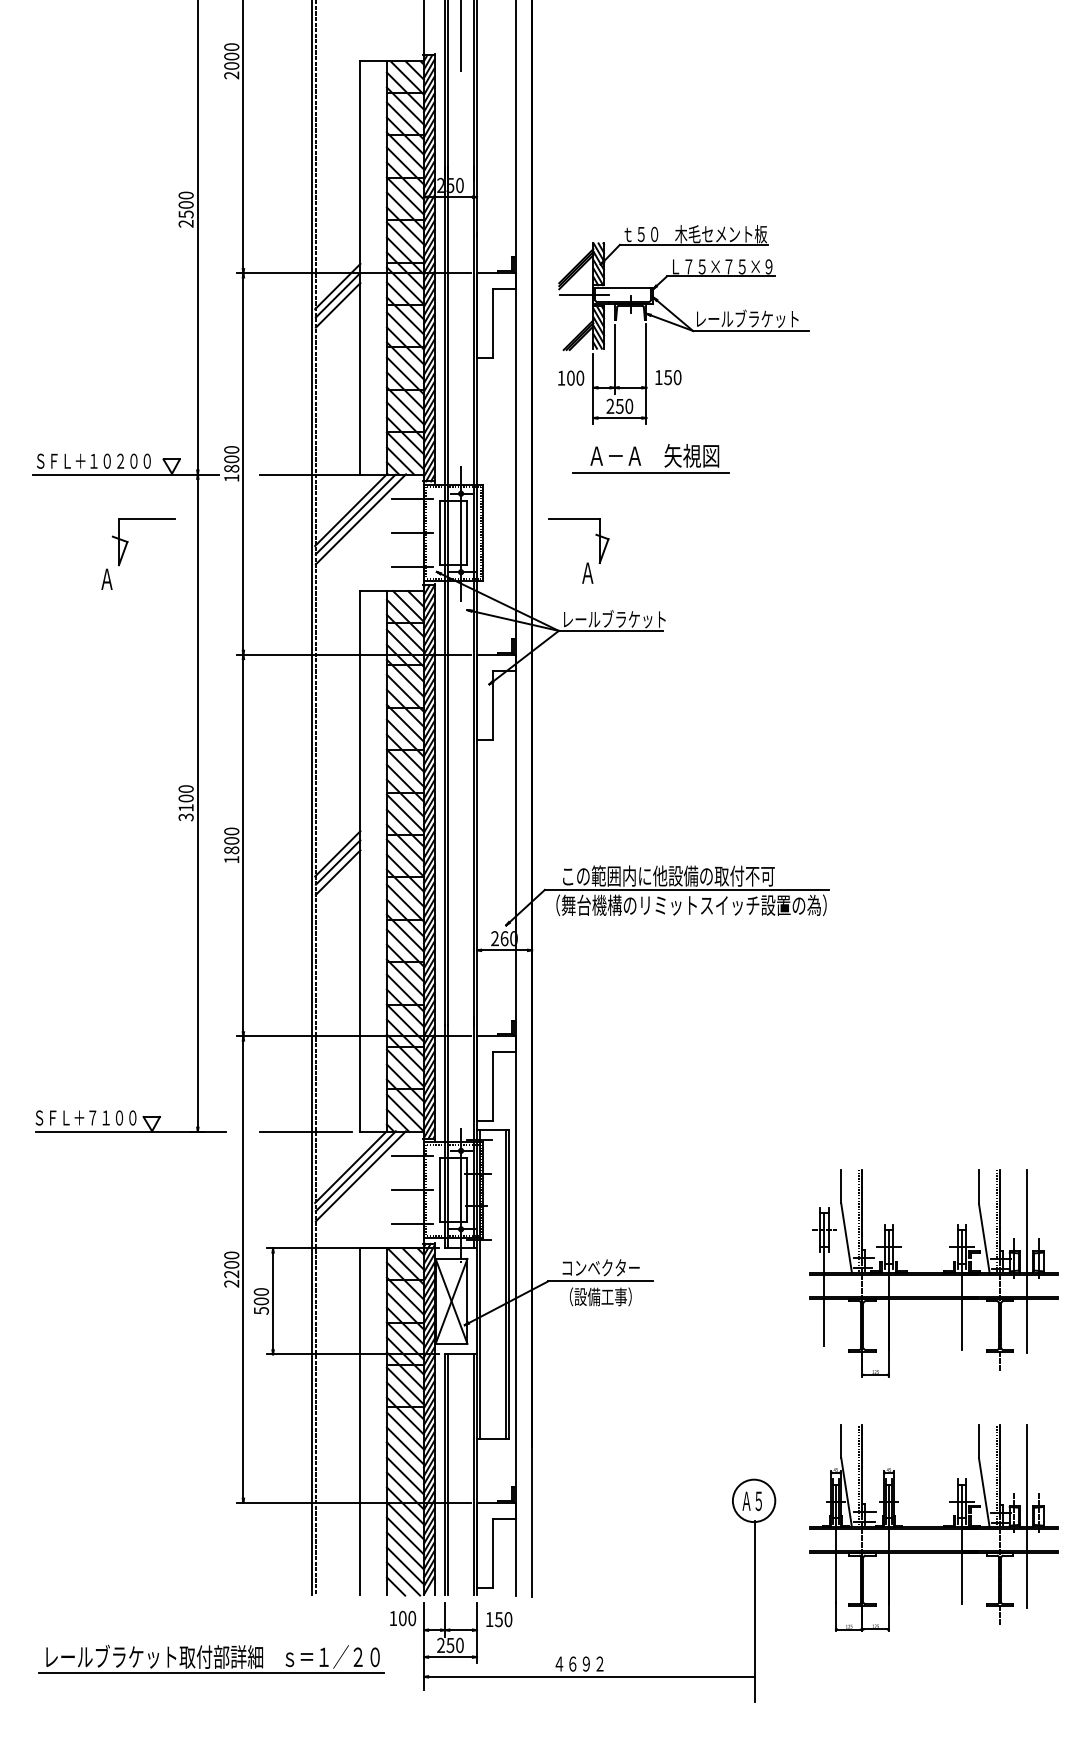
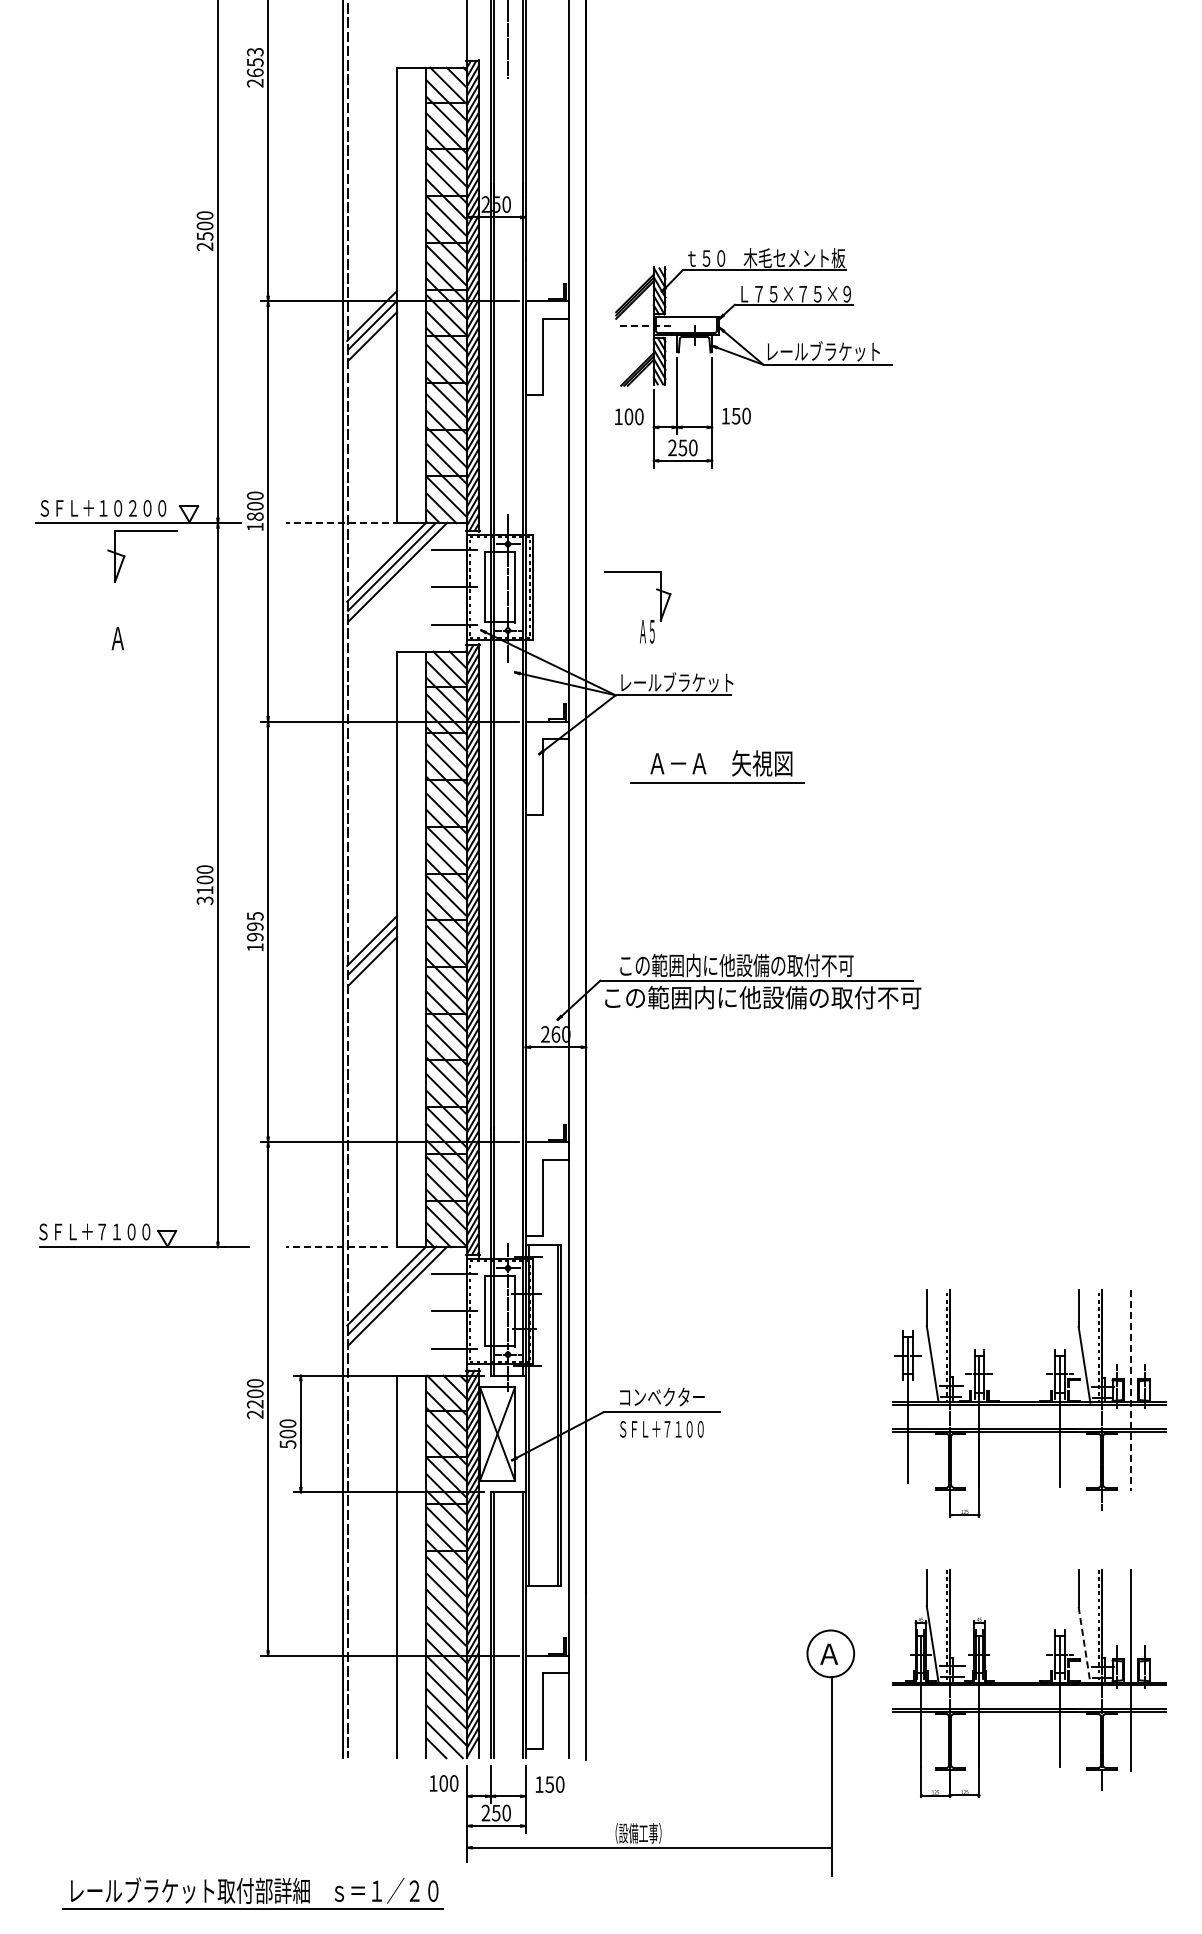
text: (231, 56) -> (254, 62), 2000 -> 2653
line: (584, 295) -> (643, 325), solid -> dashed
part: (640, 461) -> (705, 769), moved
line: (311, 474) -> (343, 523), solid -> dashed
part: (128, 542) -> (125, 556), moved
text: (587, 573) -> (647, 631), Ａ -> Ａ５
text: (231, 840) -> (254, 926), 1800 -> 1995
text: (692, 905) -> (763, 997), （舞台機構のリミットスイッチ設置の為） -> この範囲内に他設備の取付不可
line: (305, 1132) -> (336, 1247), solid -> dashed
line: (1026, 1261) -> (1131, 1390), solid -> dashed
text: (600, 1296) -> (661, 1428), （設備工事） -> ＳＦＬ＋７１００
line: (984, 1493) -> (1084, 1645), solid -> dashed
text: (751, 1501) -> (828, 1654), Ａ５ -> Ａ
part: (211, 1659) -> (252, 1893), moved
text: (579, 1663) -> (638, 1833), ４６９２ -> （設備工事）

